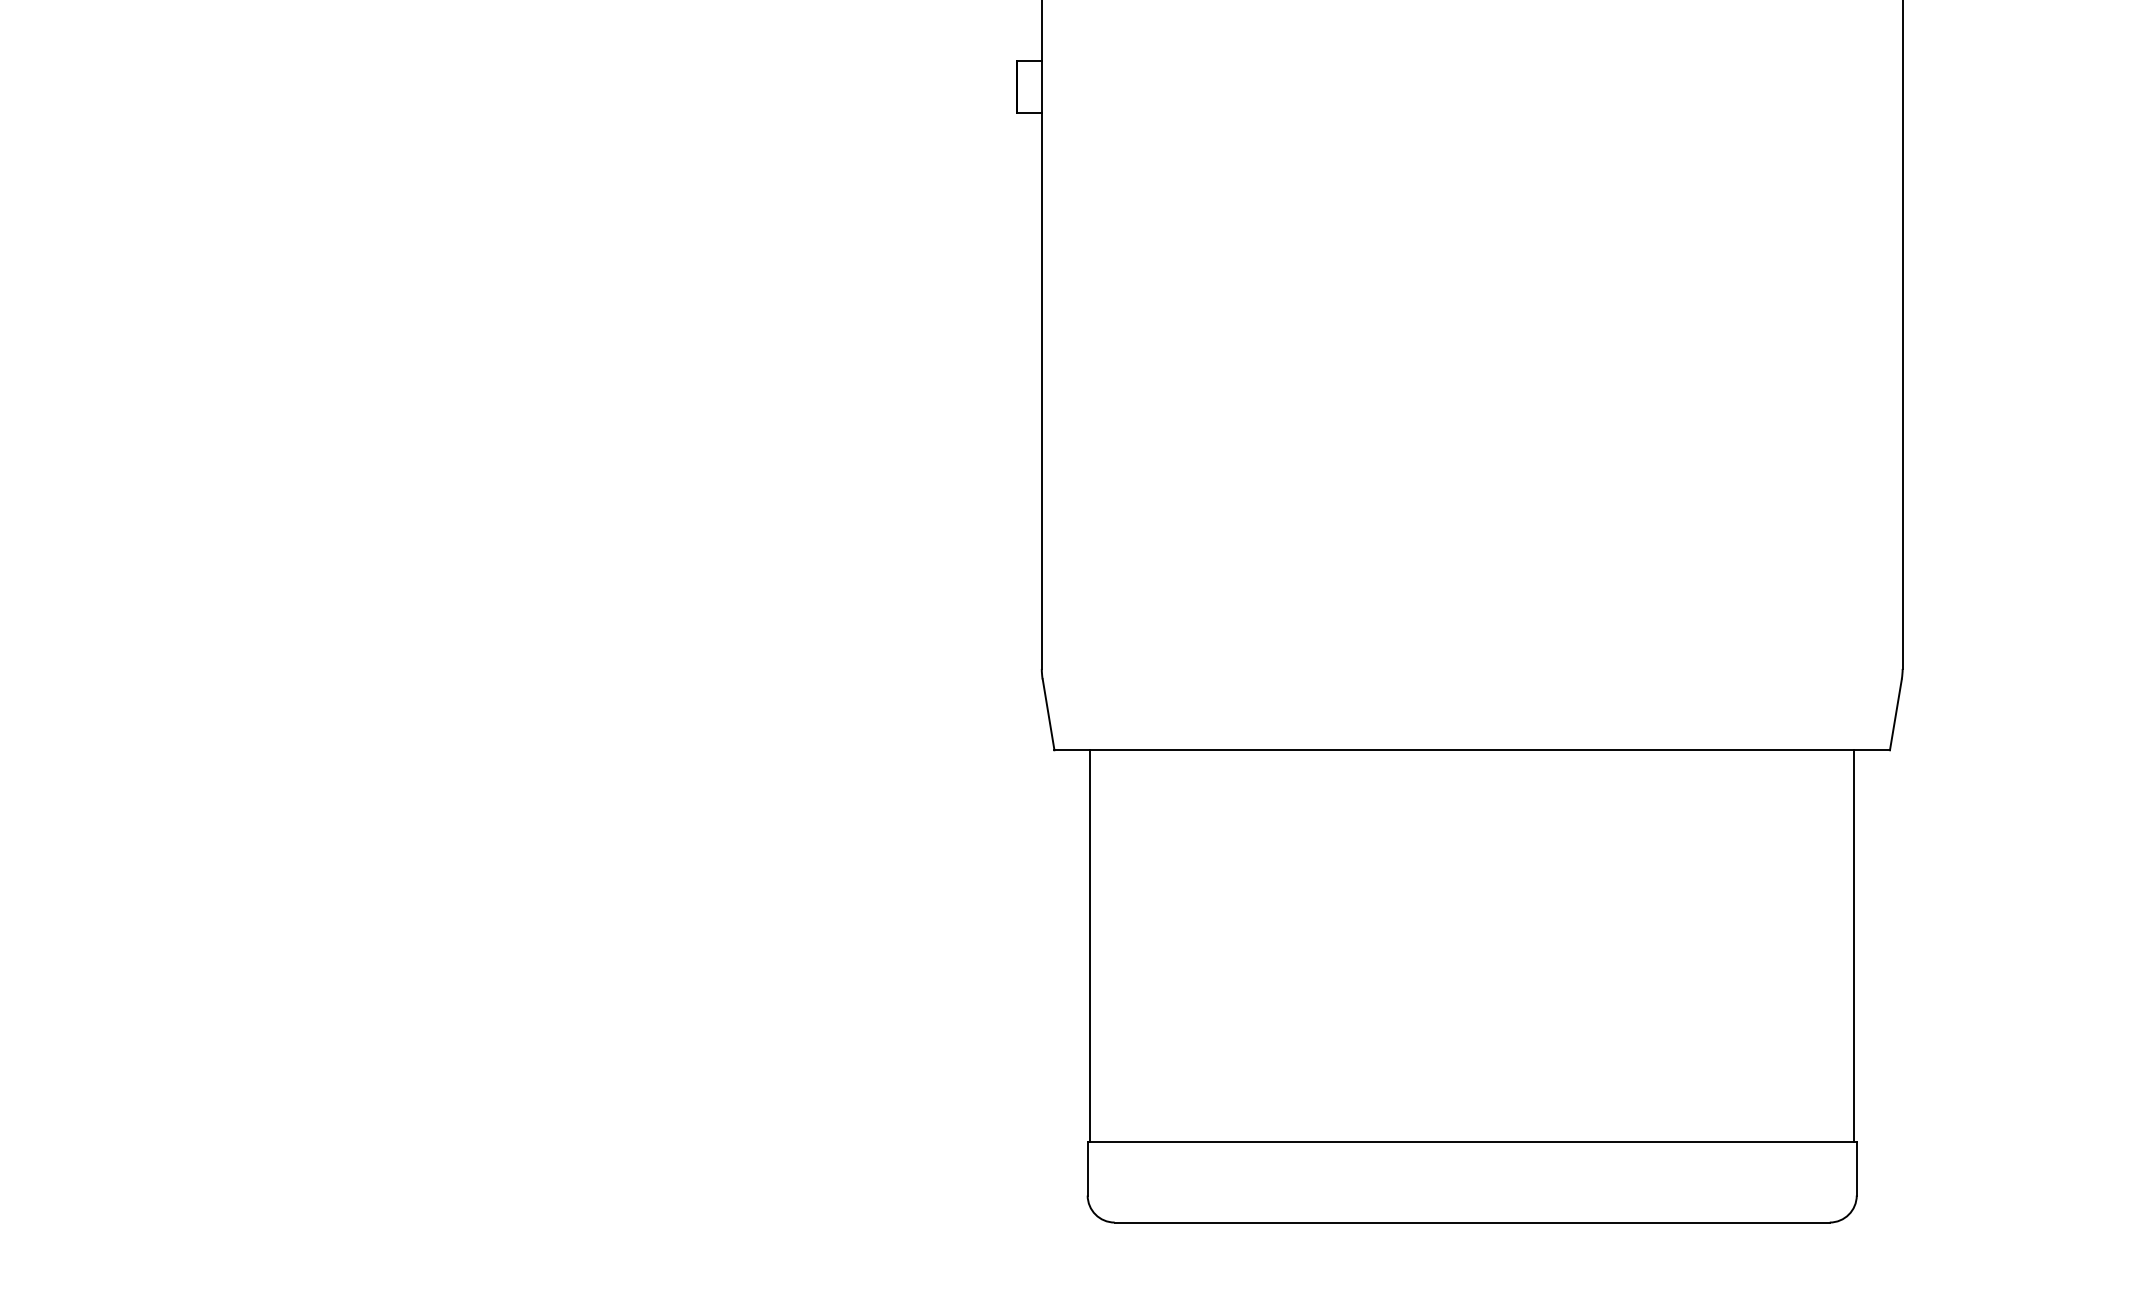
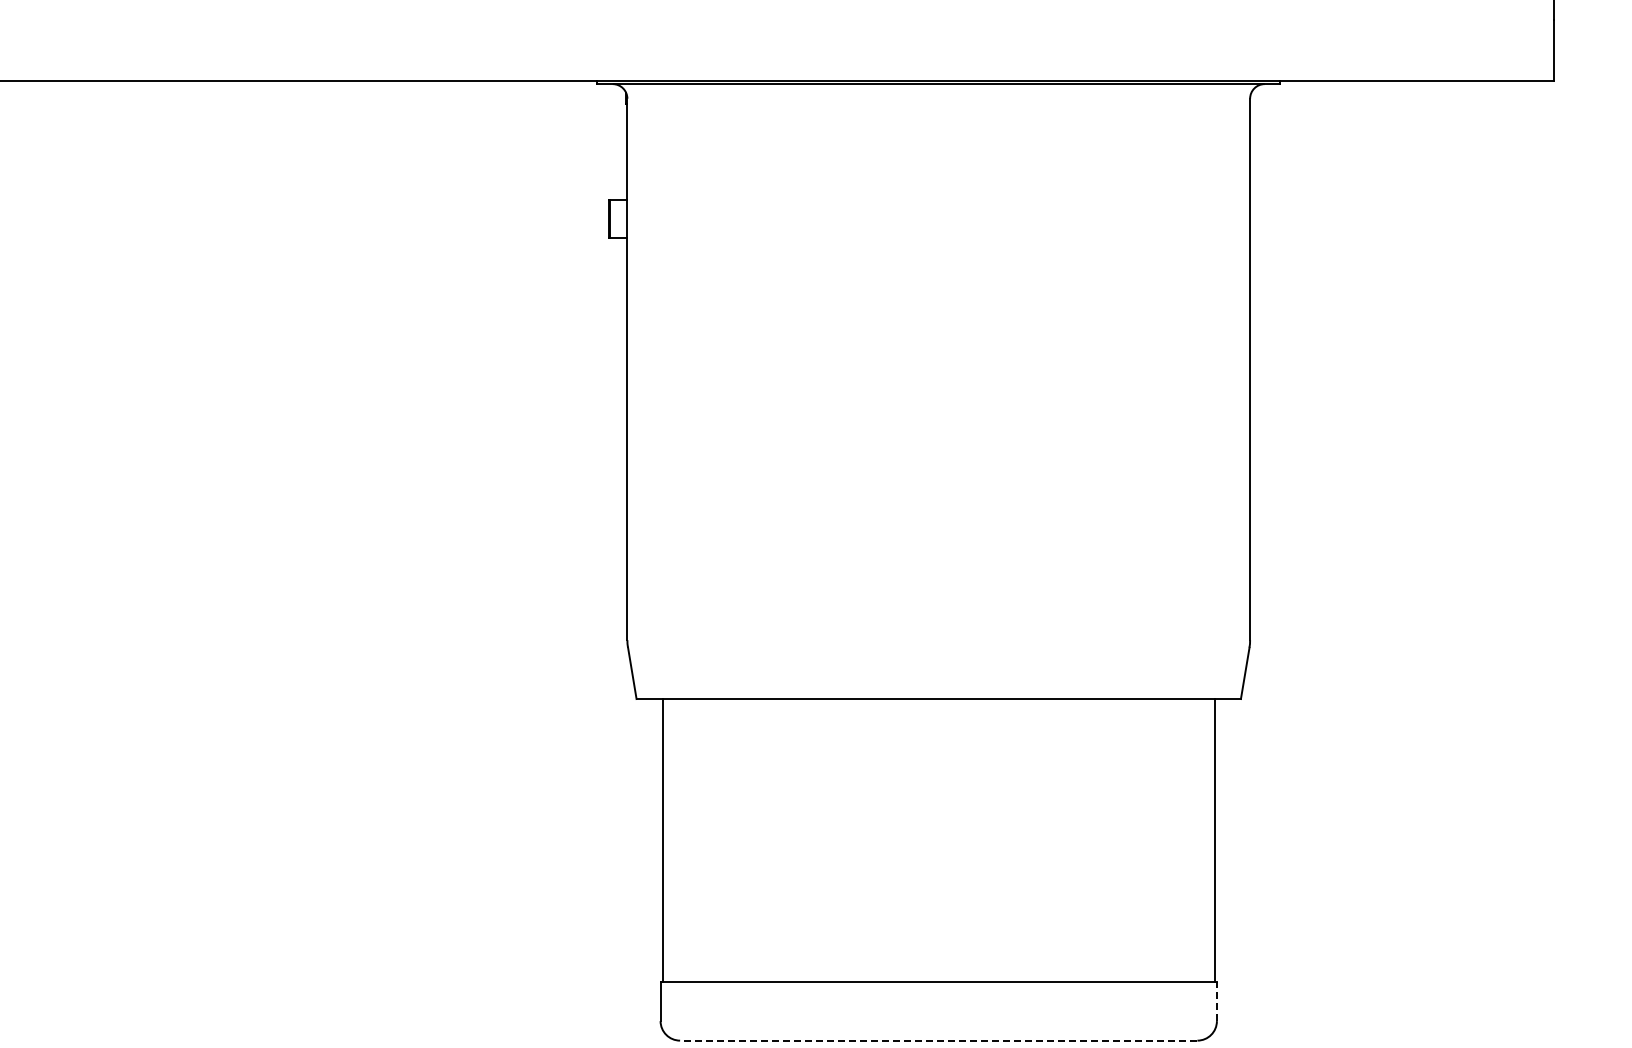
line: (1856, 1168) -> (1216, 1001), solid -> dashed
line: (1471, 1222) -> (938, 1040), solid -> dashed

